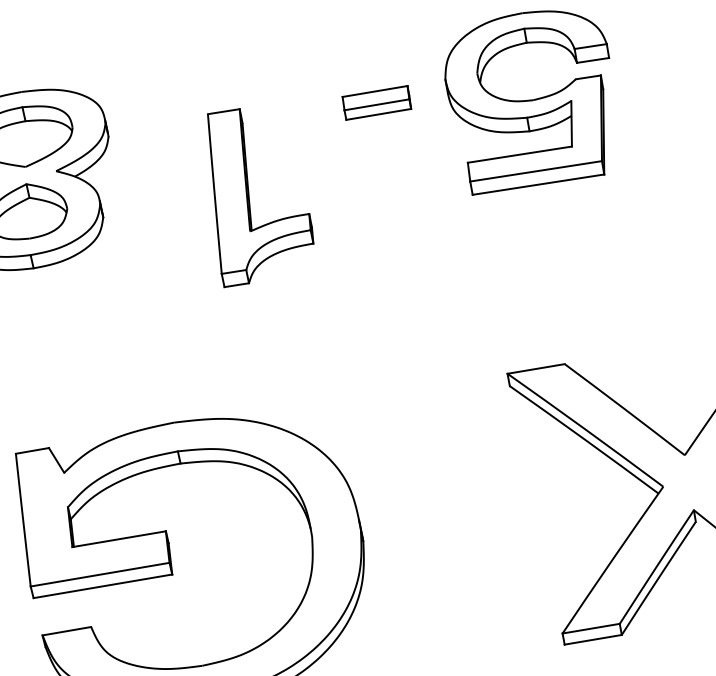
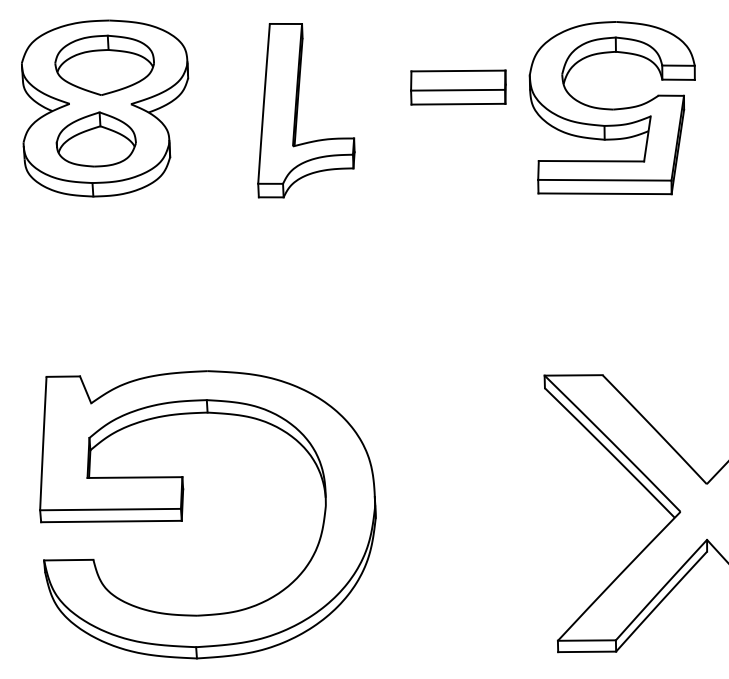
part: (376, 102) -> (458, 87), size x1.43
part: (249, 195) -> (298, 110), moved

